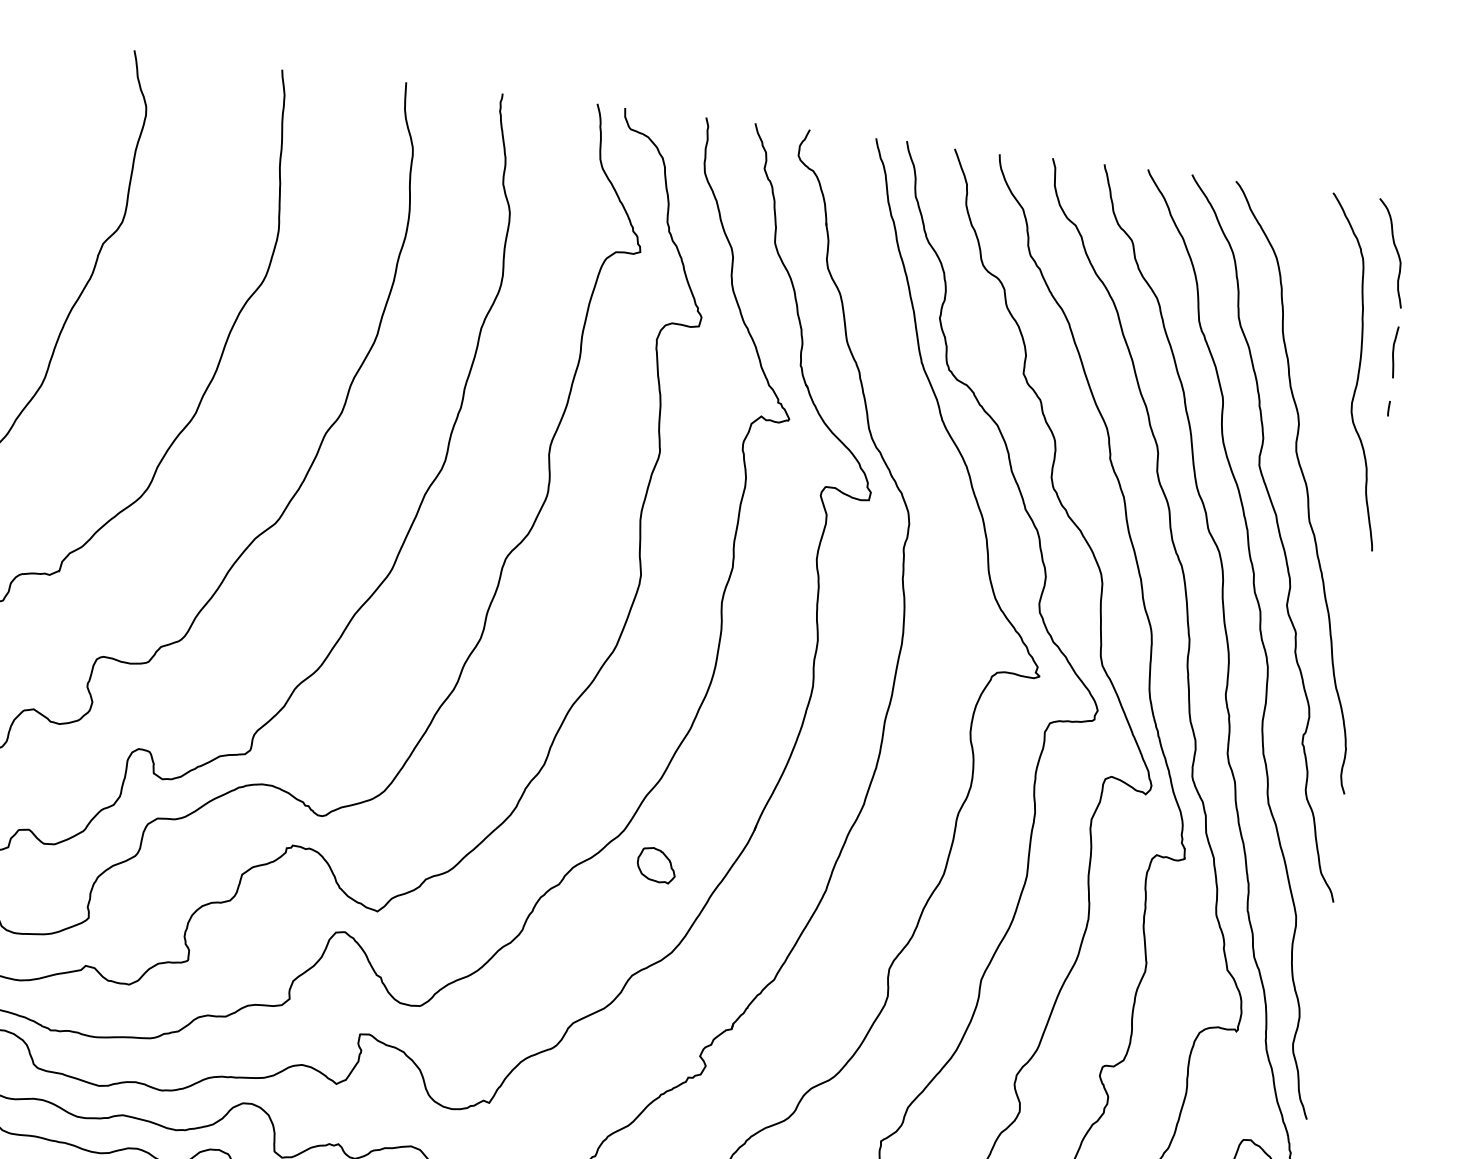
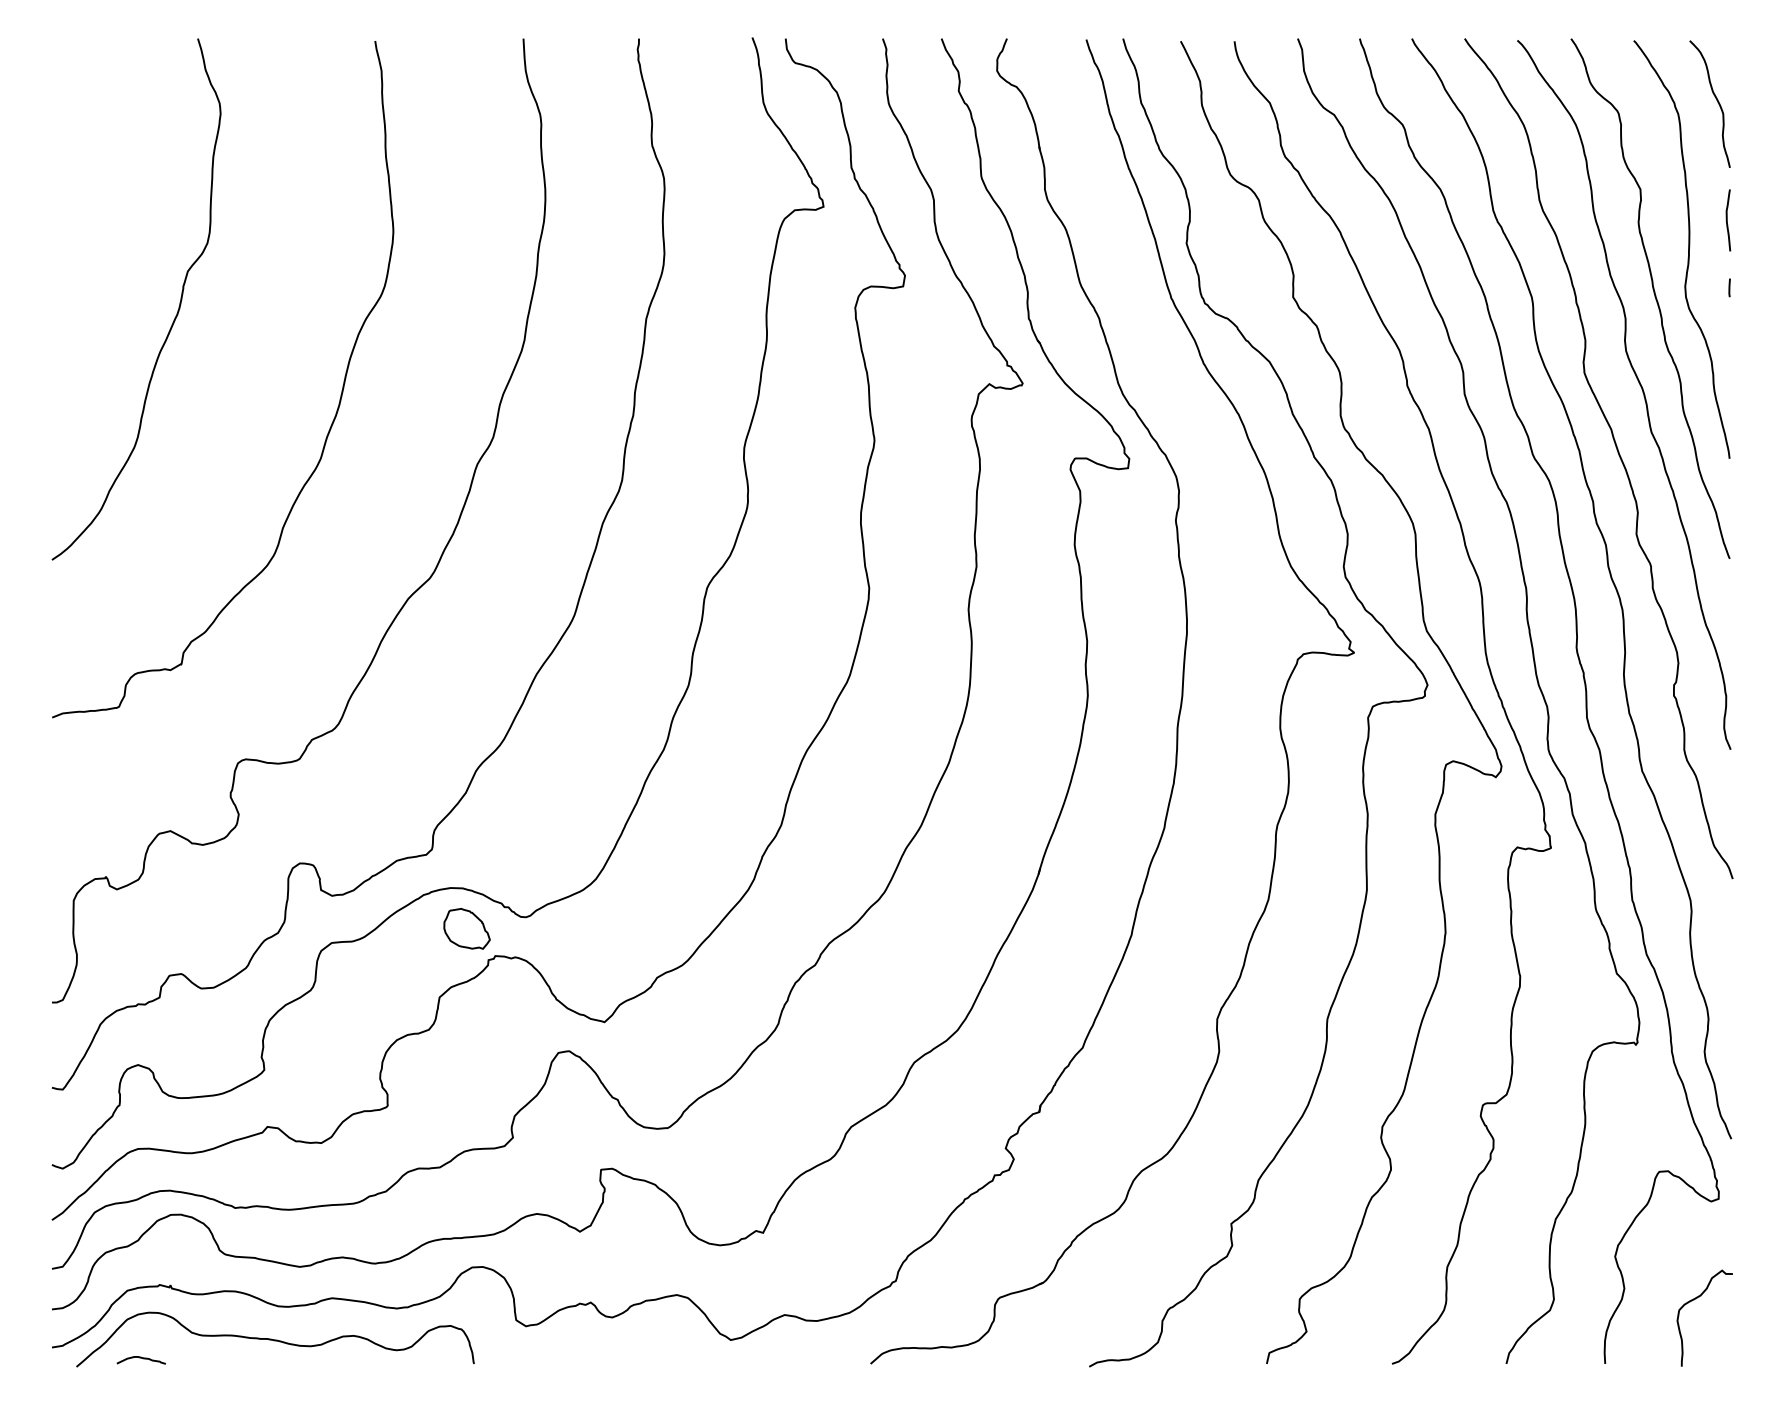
curve: (1325, 409) -> (1654, 297), added
part: (656, 864) -> (466, 928), moved

